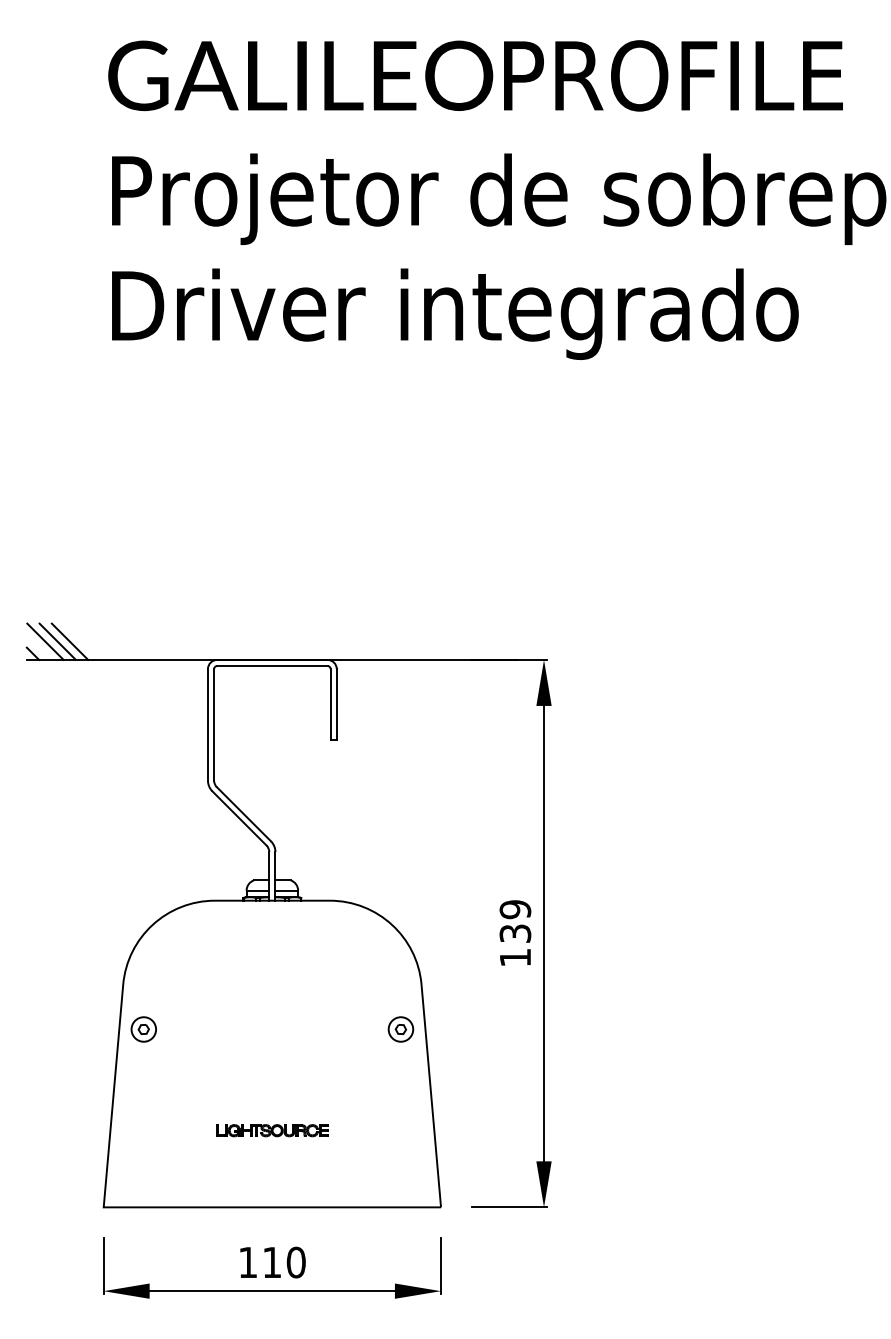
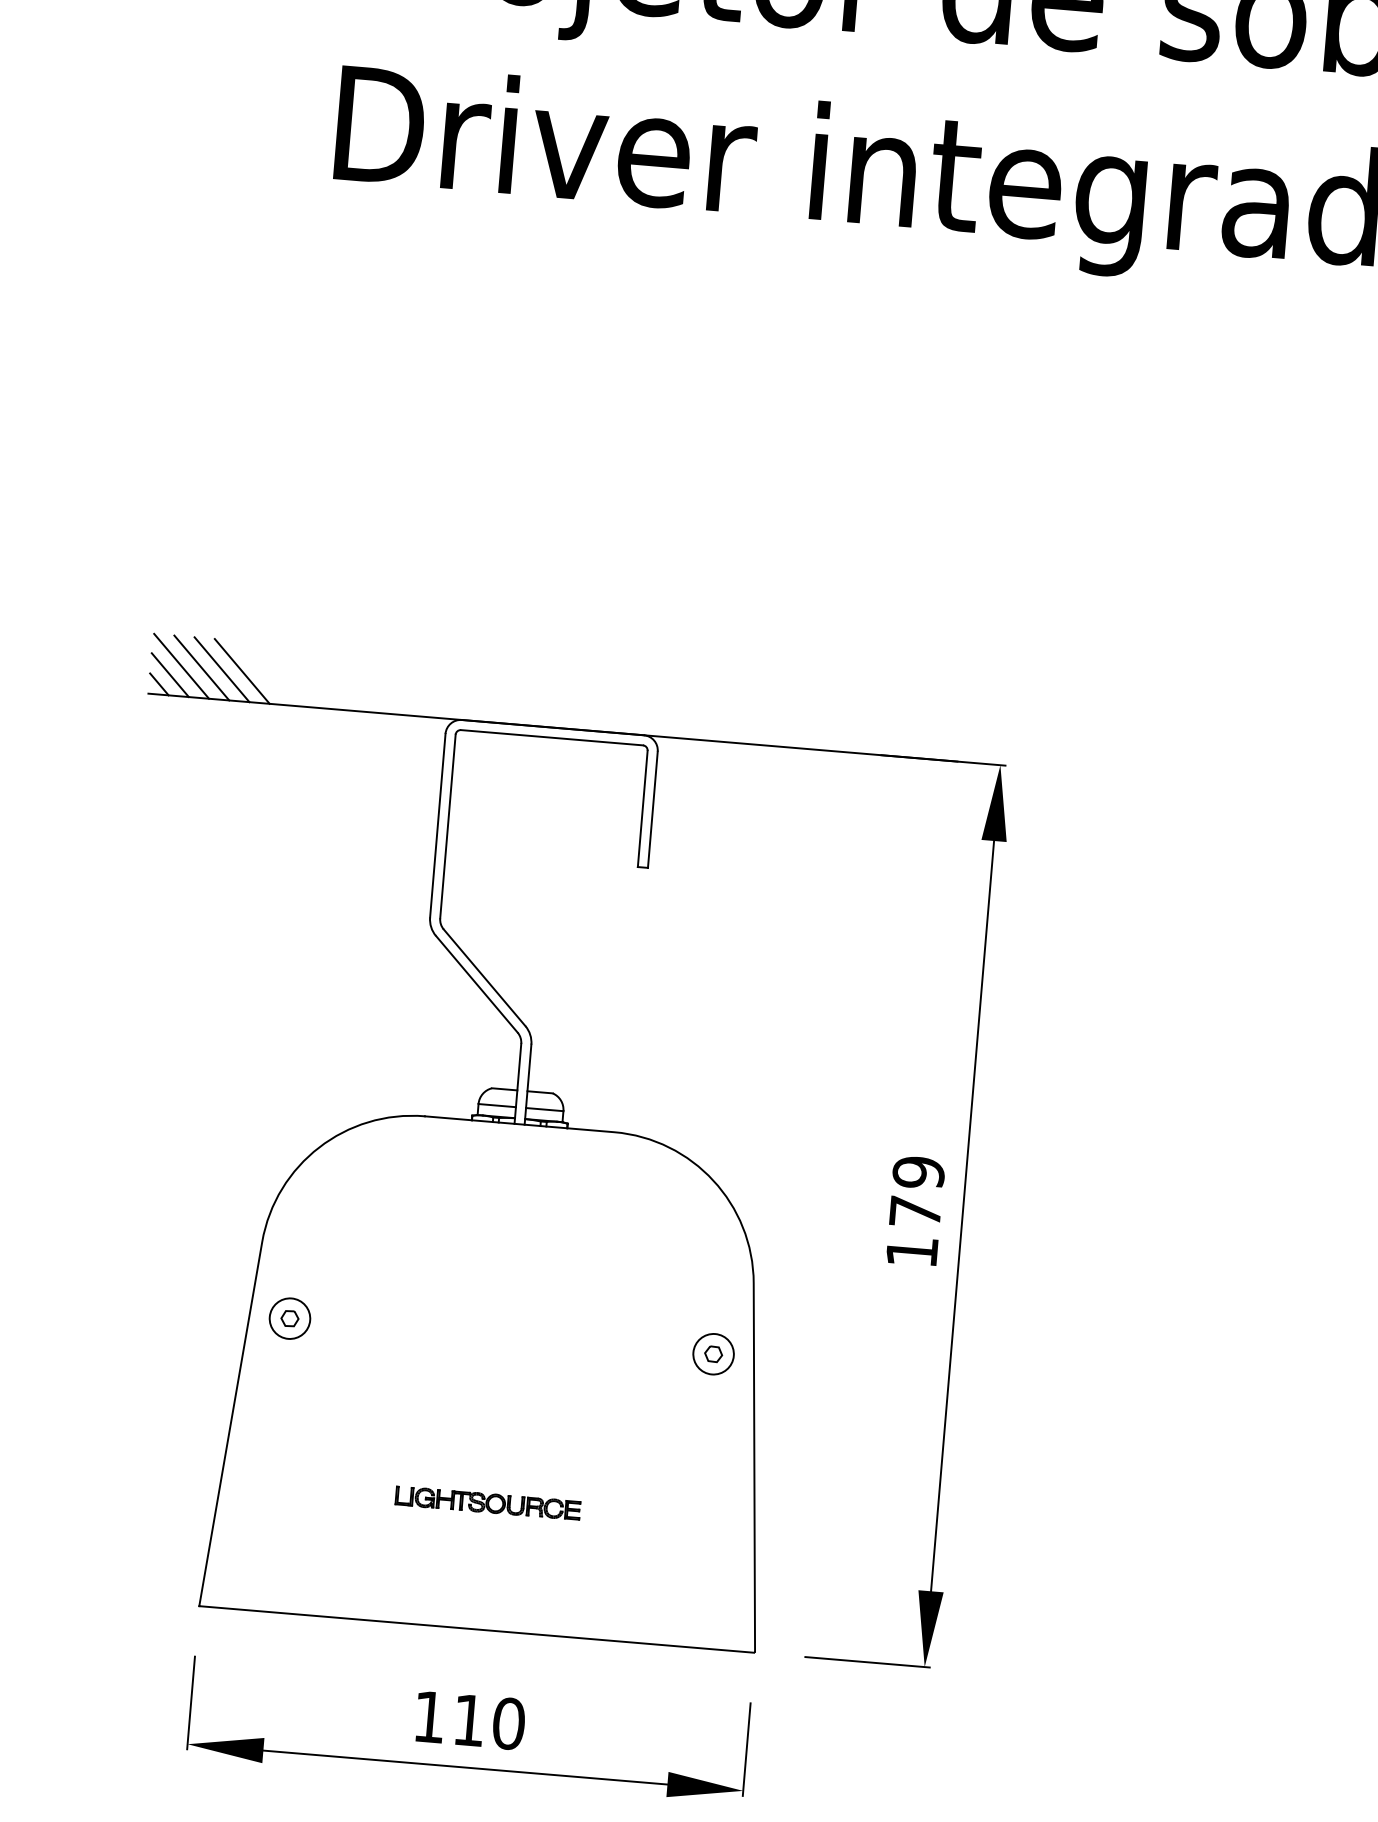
line: (82, 641) -> (242, 670), added
line: (38, 647) -> (169, 674), added
text: (515, 933) -> (915, 1211), 139 -> 179

